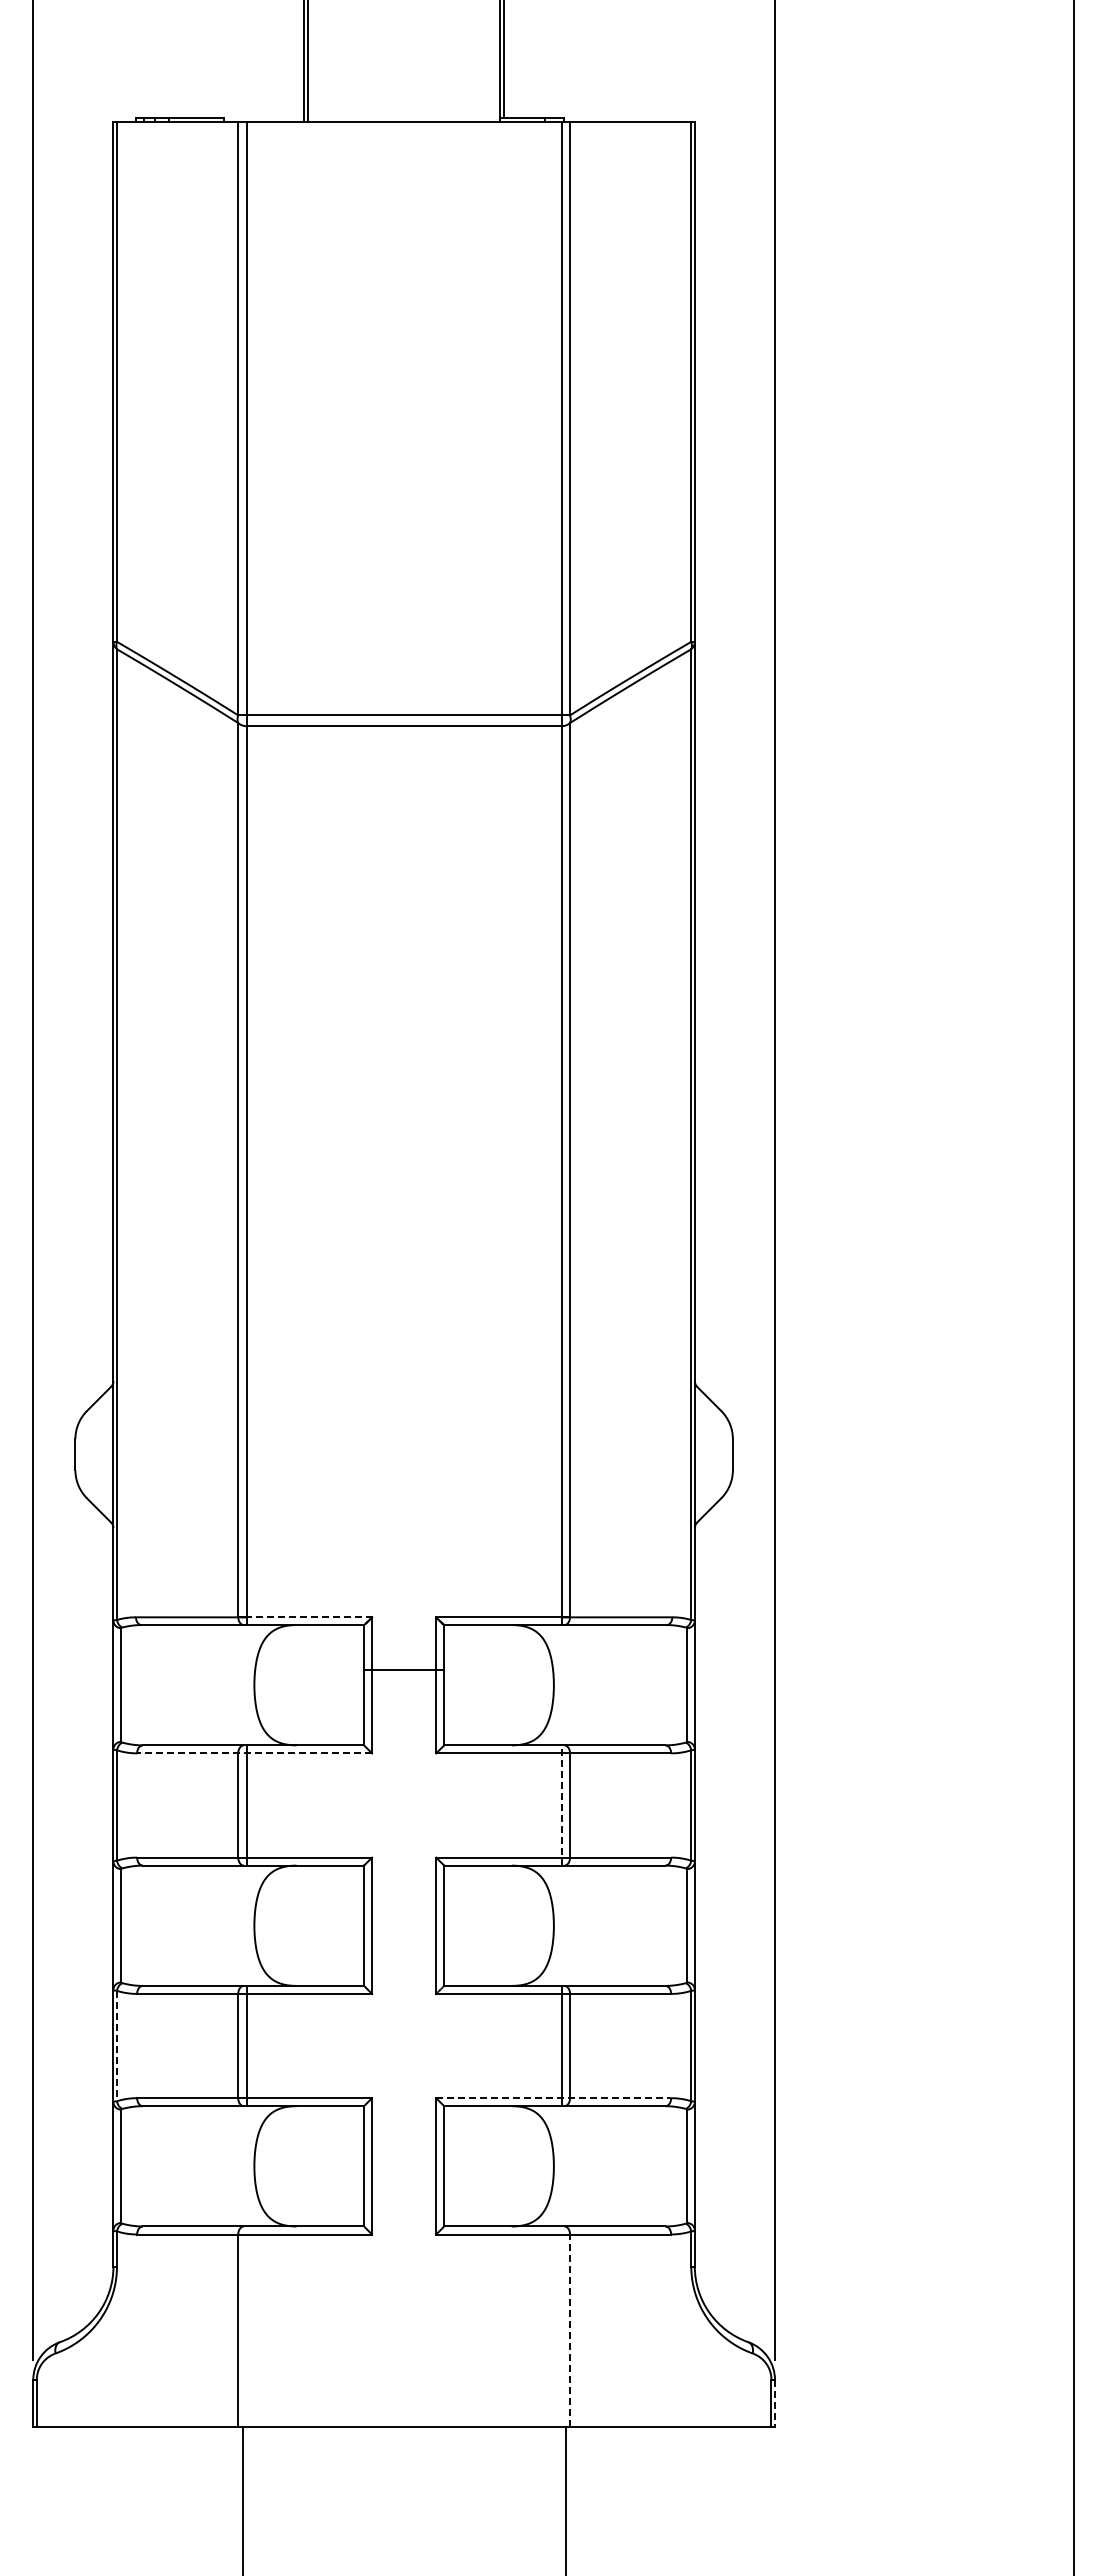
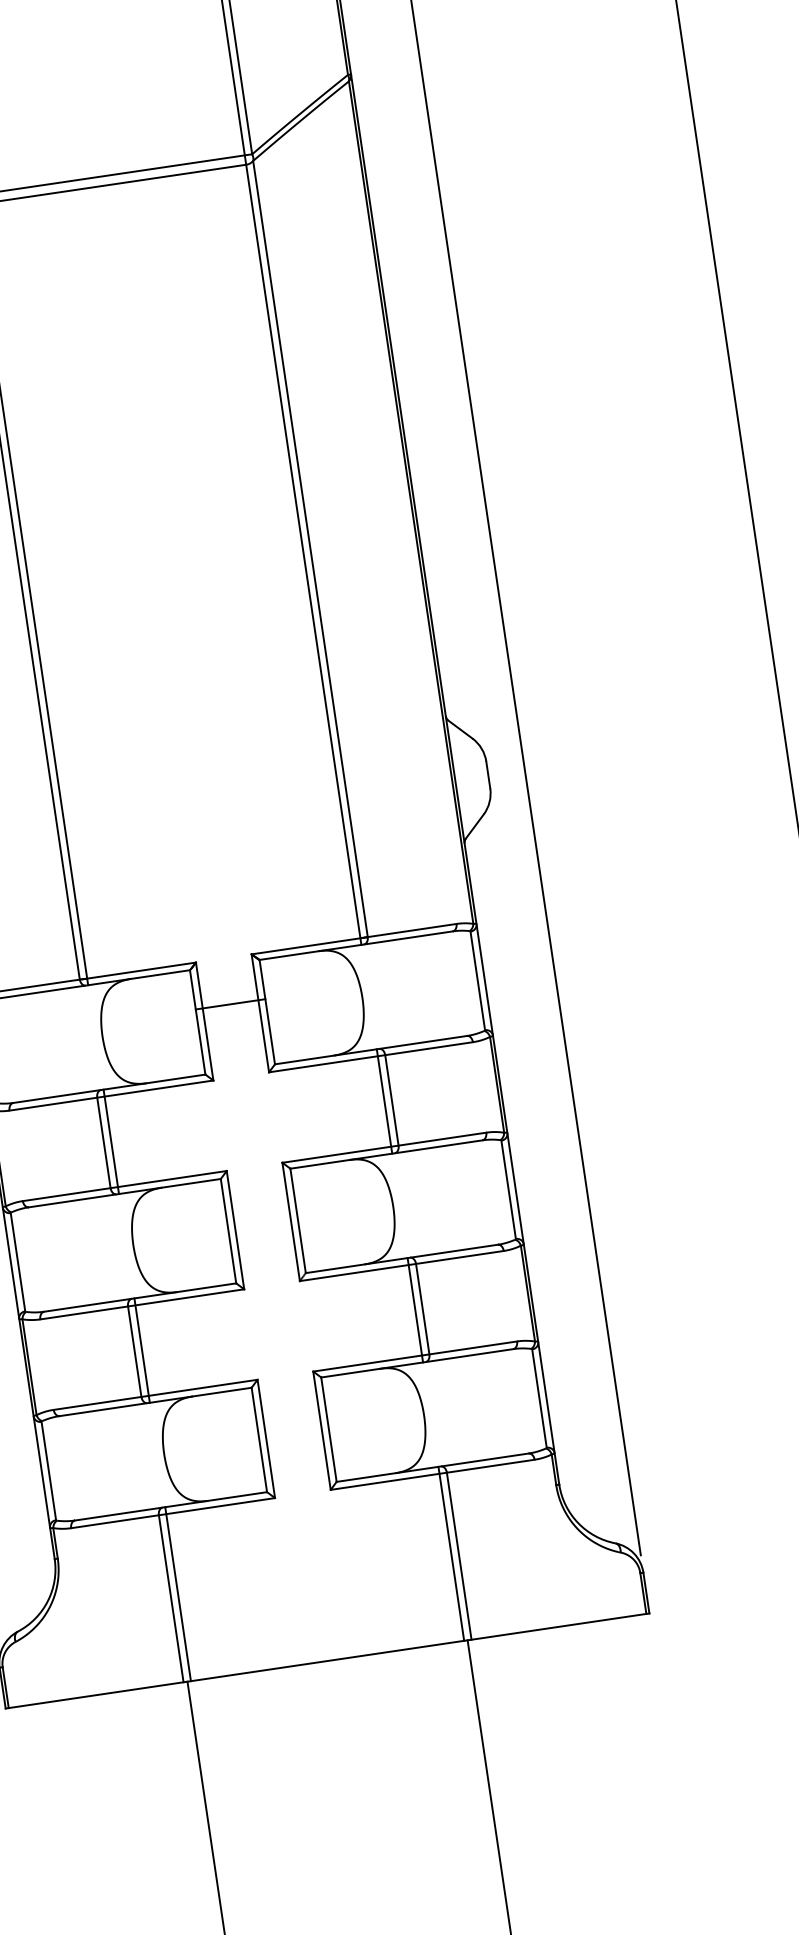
line: (309, 1617) -> (141, 970), dashed -> solid
line: (254, 1753) -> (111, 1095), dashed -> solid
line: (561, 1805) -> (384, 1101), dashed -> solid
line: (117, 2046) -> (30, 1367), dashed -> solid
line: (554, 2098) -> (415, 1356), dashed -> solid
line: (246, 2326) -> (177, 1594), added
line: (561, 2326) -> (451, 1553), added
line: (570, 2330) -> (459, 1555), dashed -> solid
line: (775, 2403) -> (646, 1593), dashed -> solid

